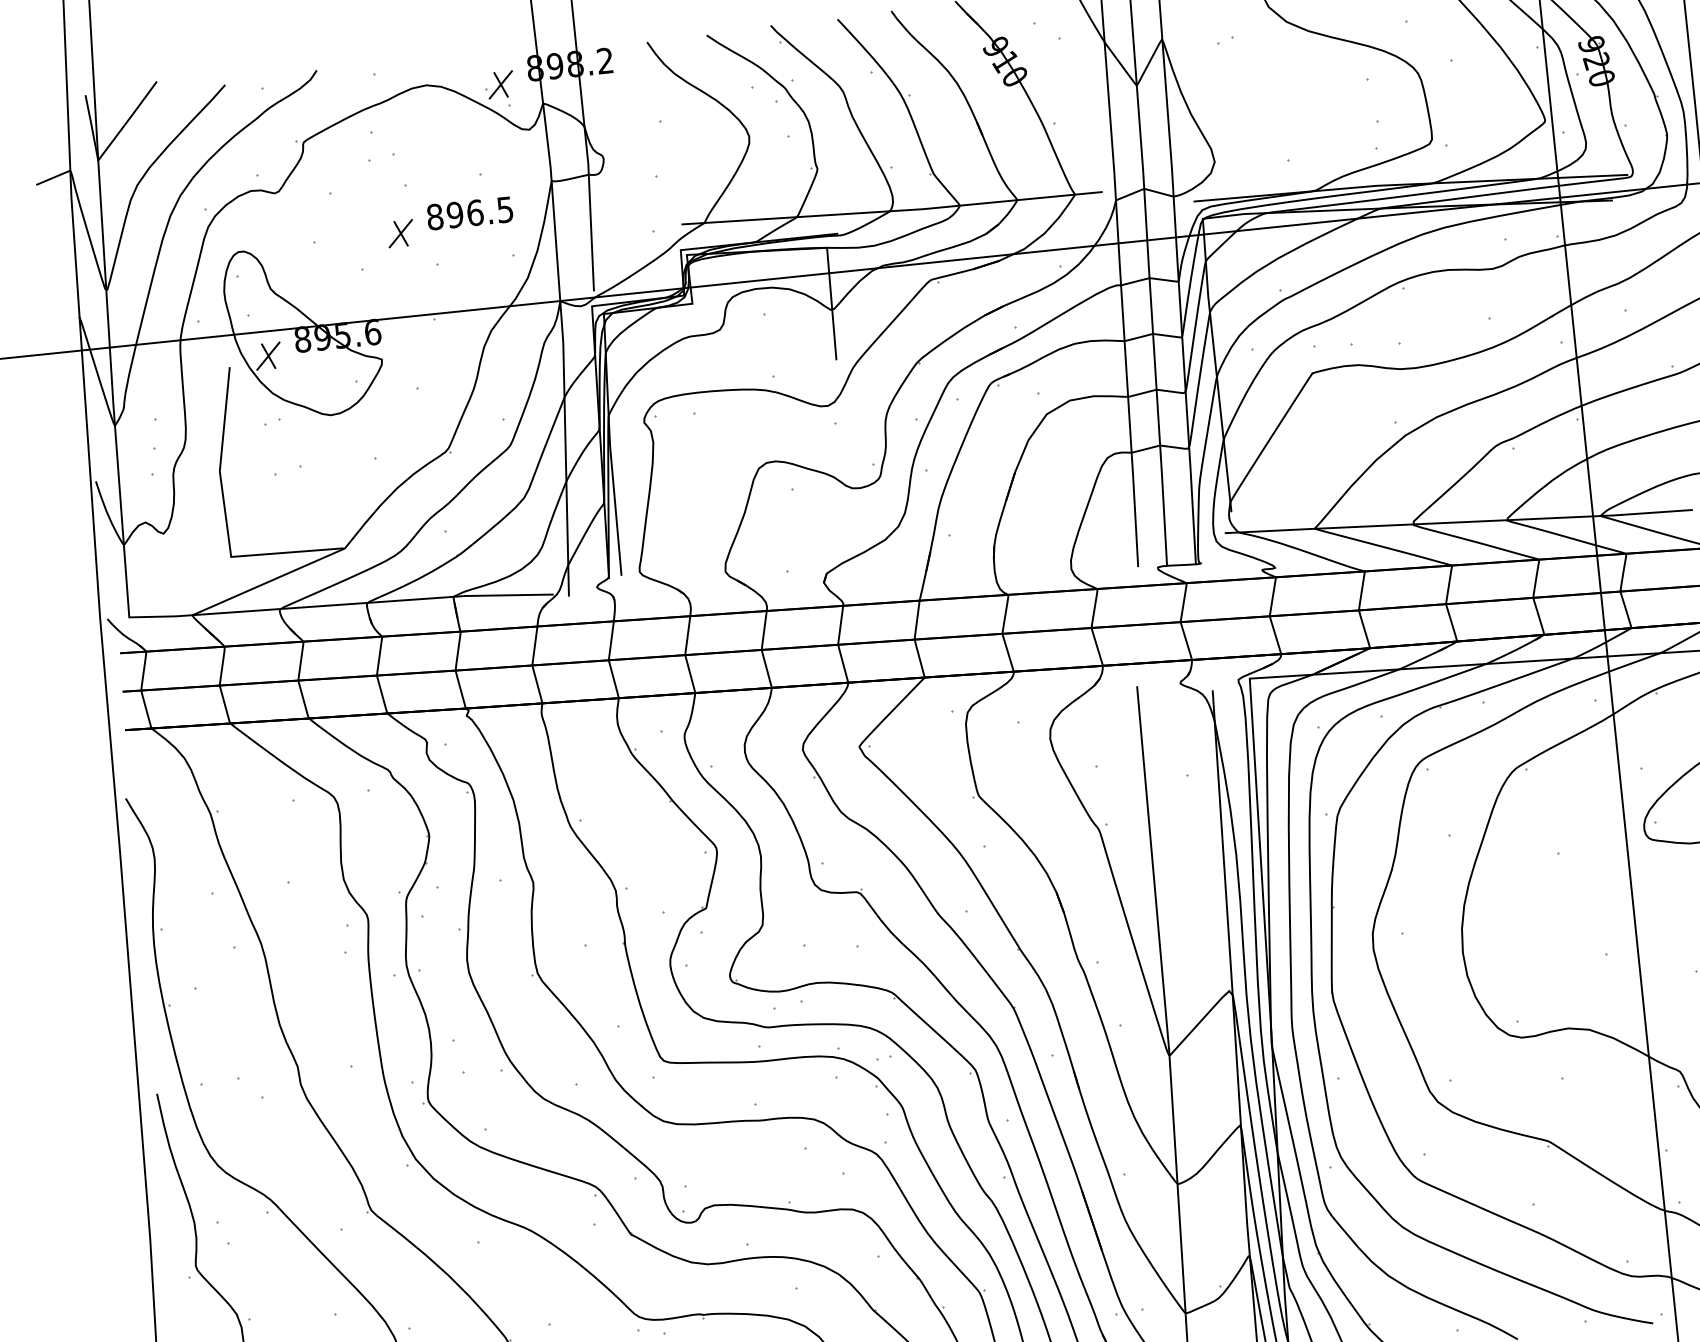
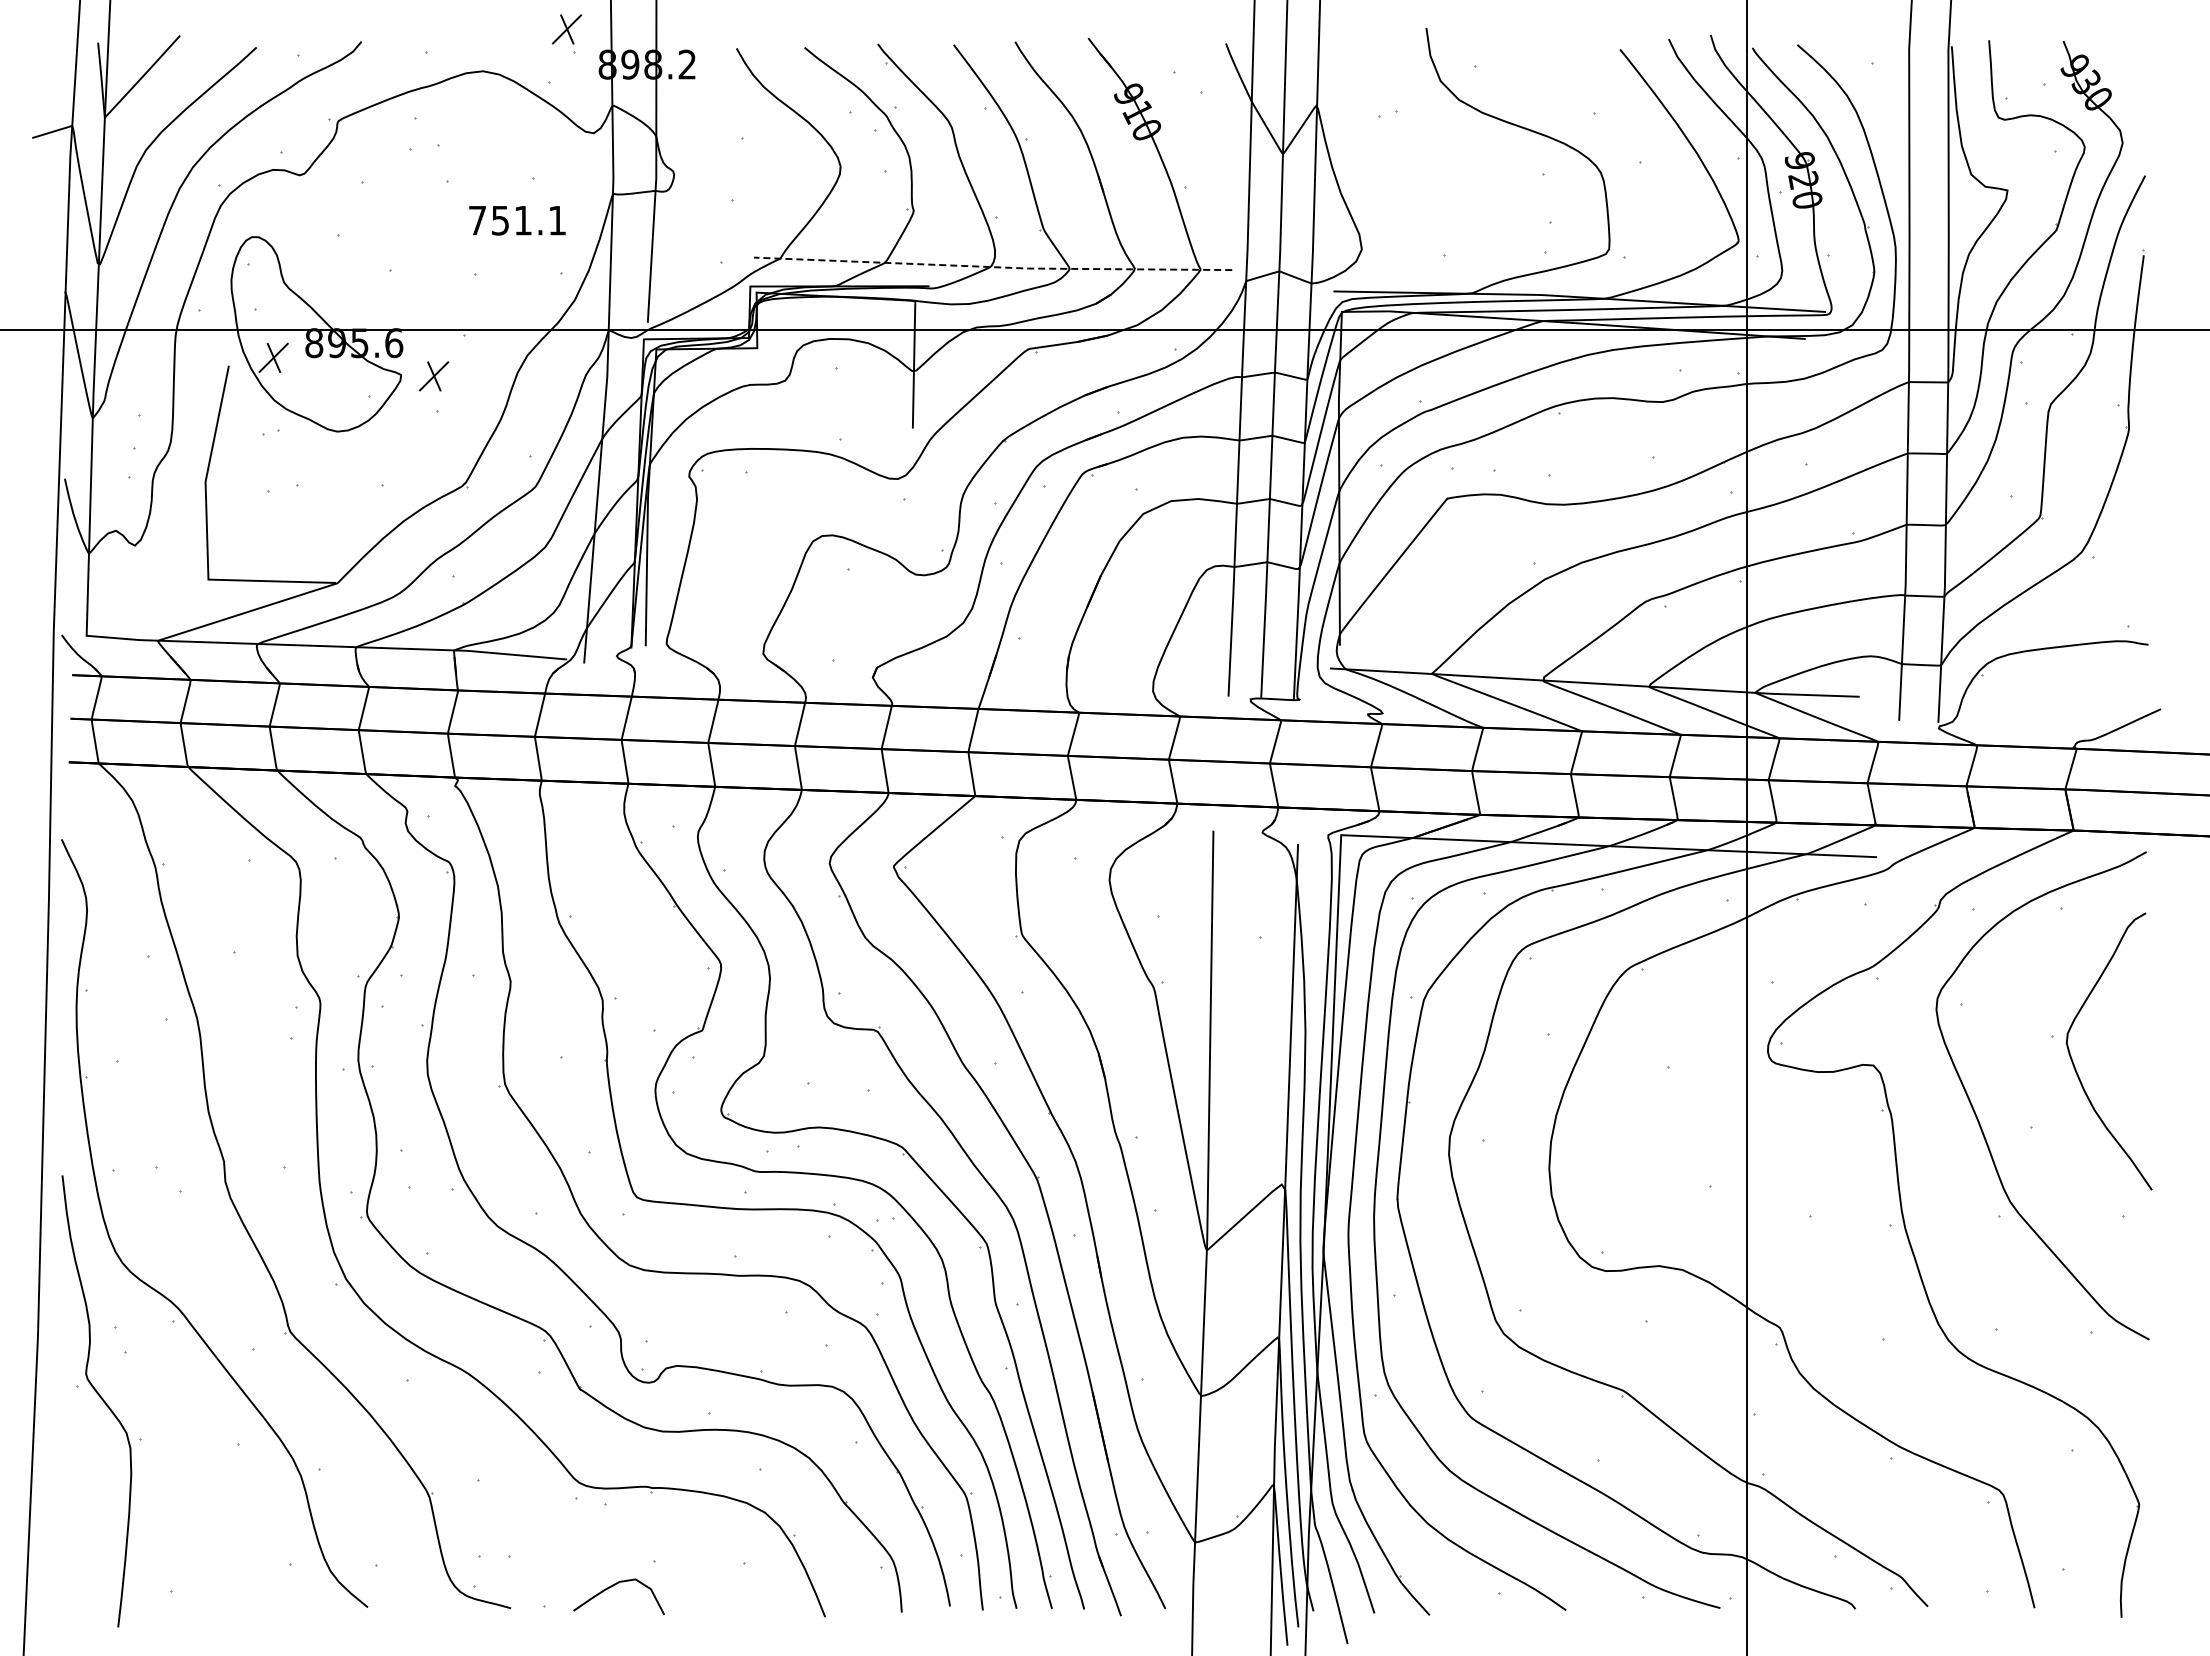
part: (500, 88) -> (566, 33), moved
line: (892, 211) -> (993, 267), solid -> dashed
text: (469, 213) -> (516, 220), 896.5 -> 751.1
part: (401, 233) -> (434, 376), moved

